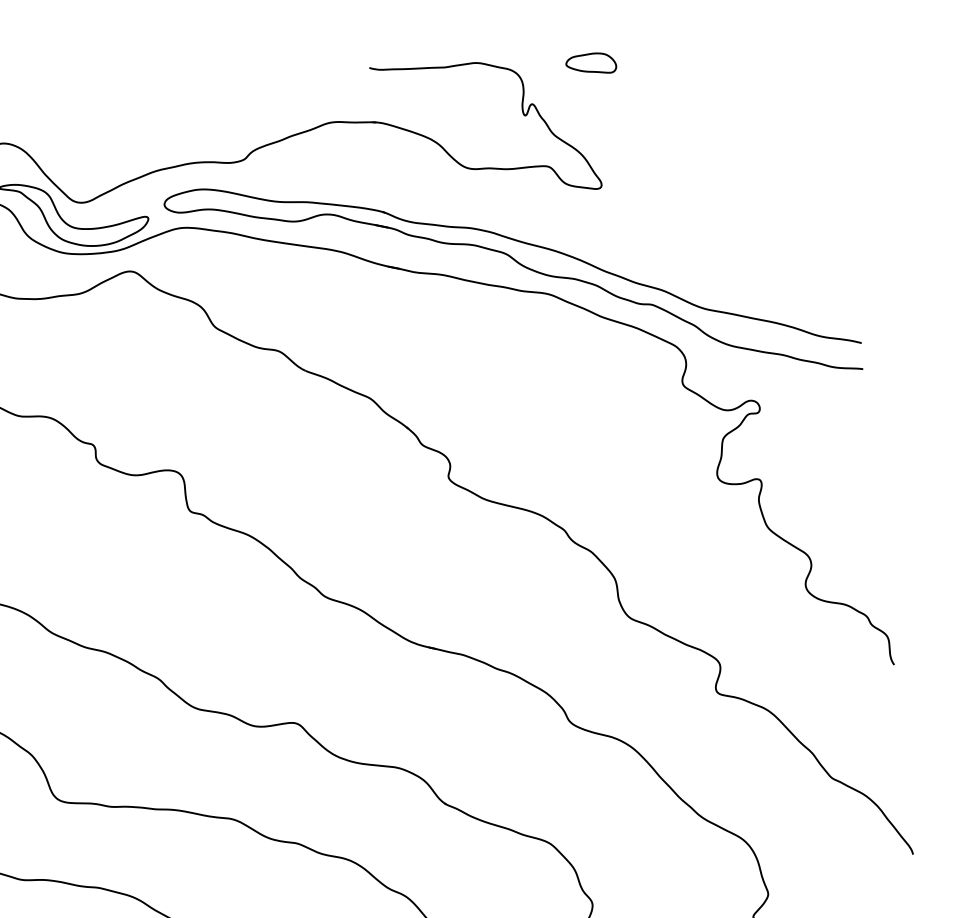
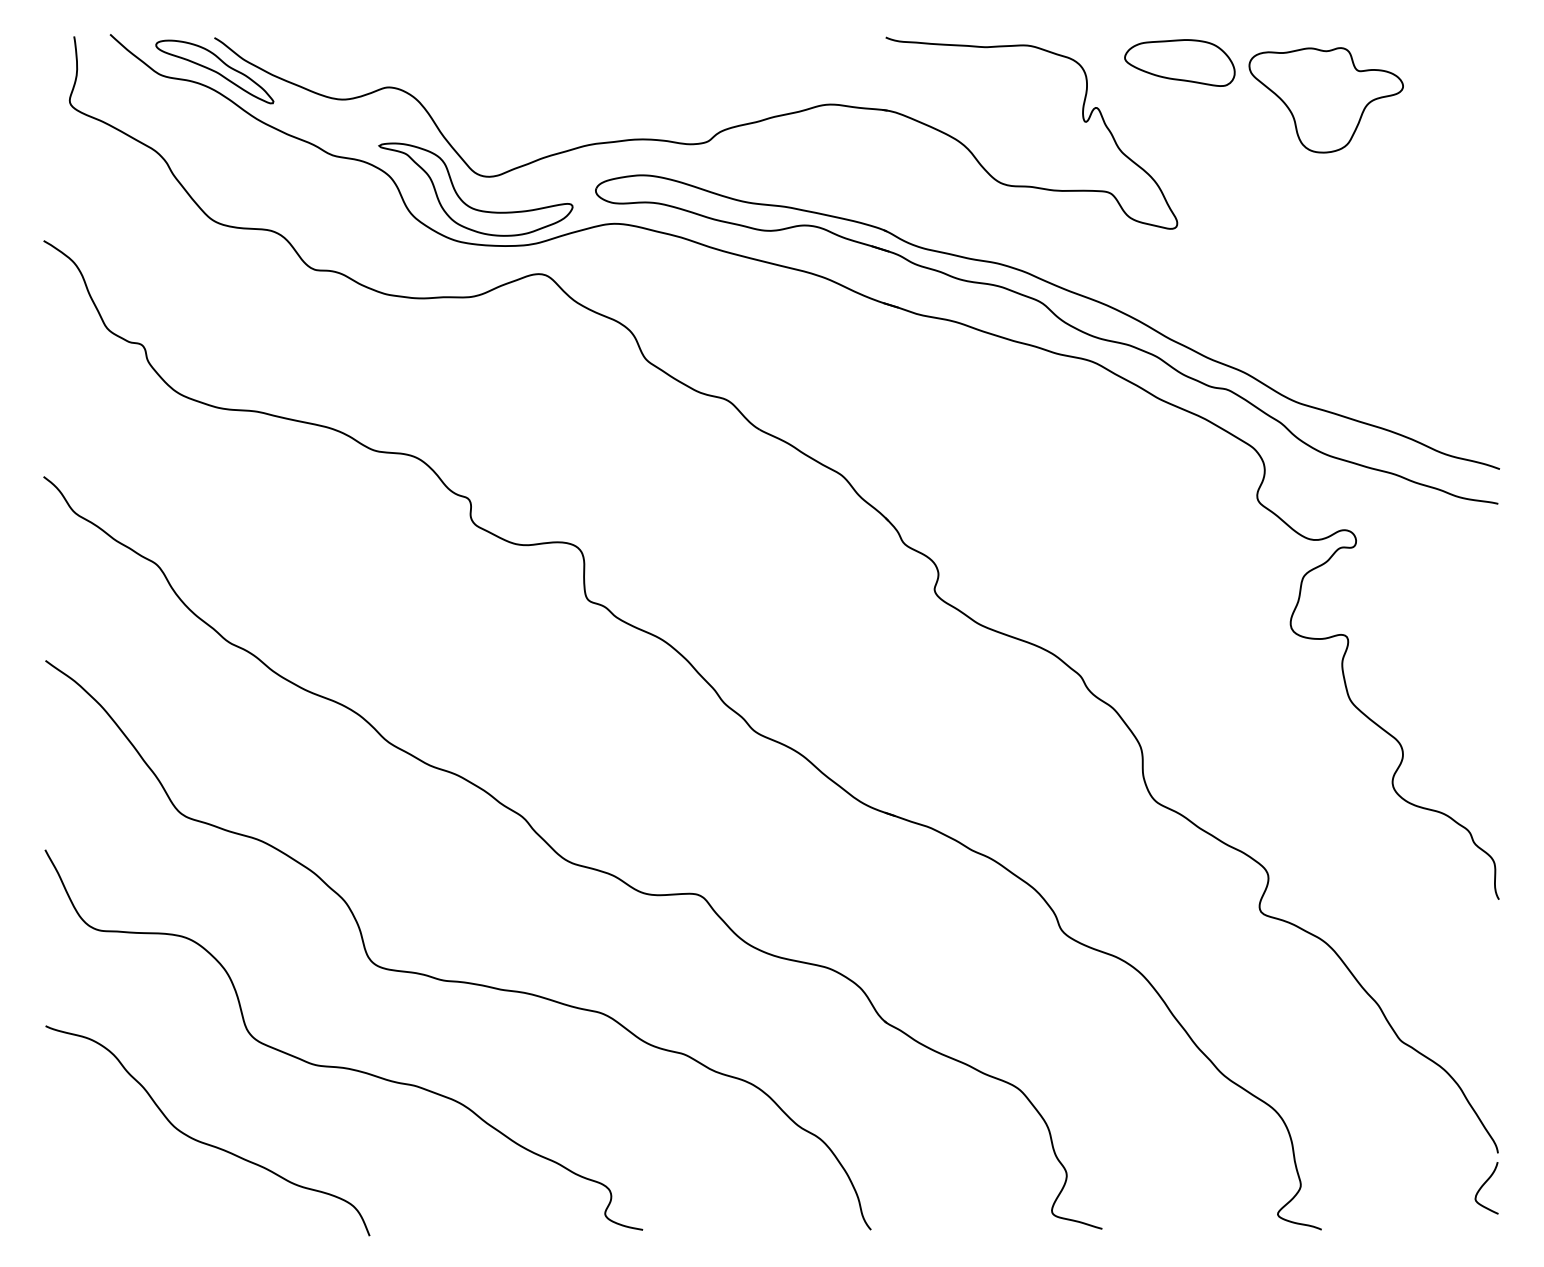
part: (590, 63) -> (1179, 62), size x1.67
part: (702, 81) -> (1325, 100), added
curve: (905, 879) -> (1484, 1185), added

